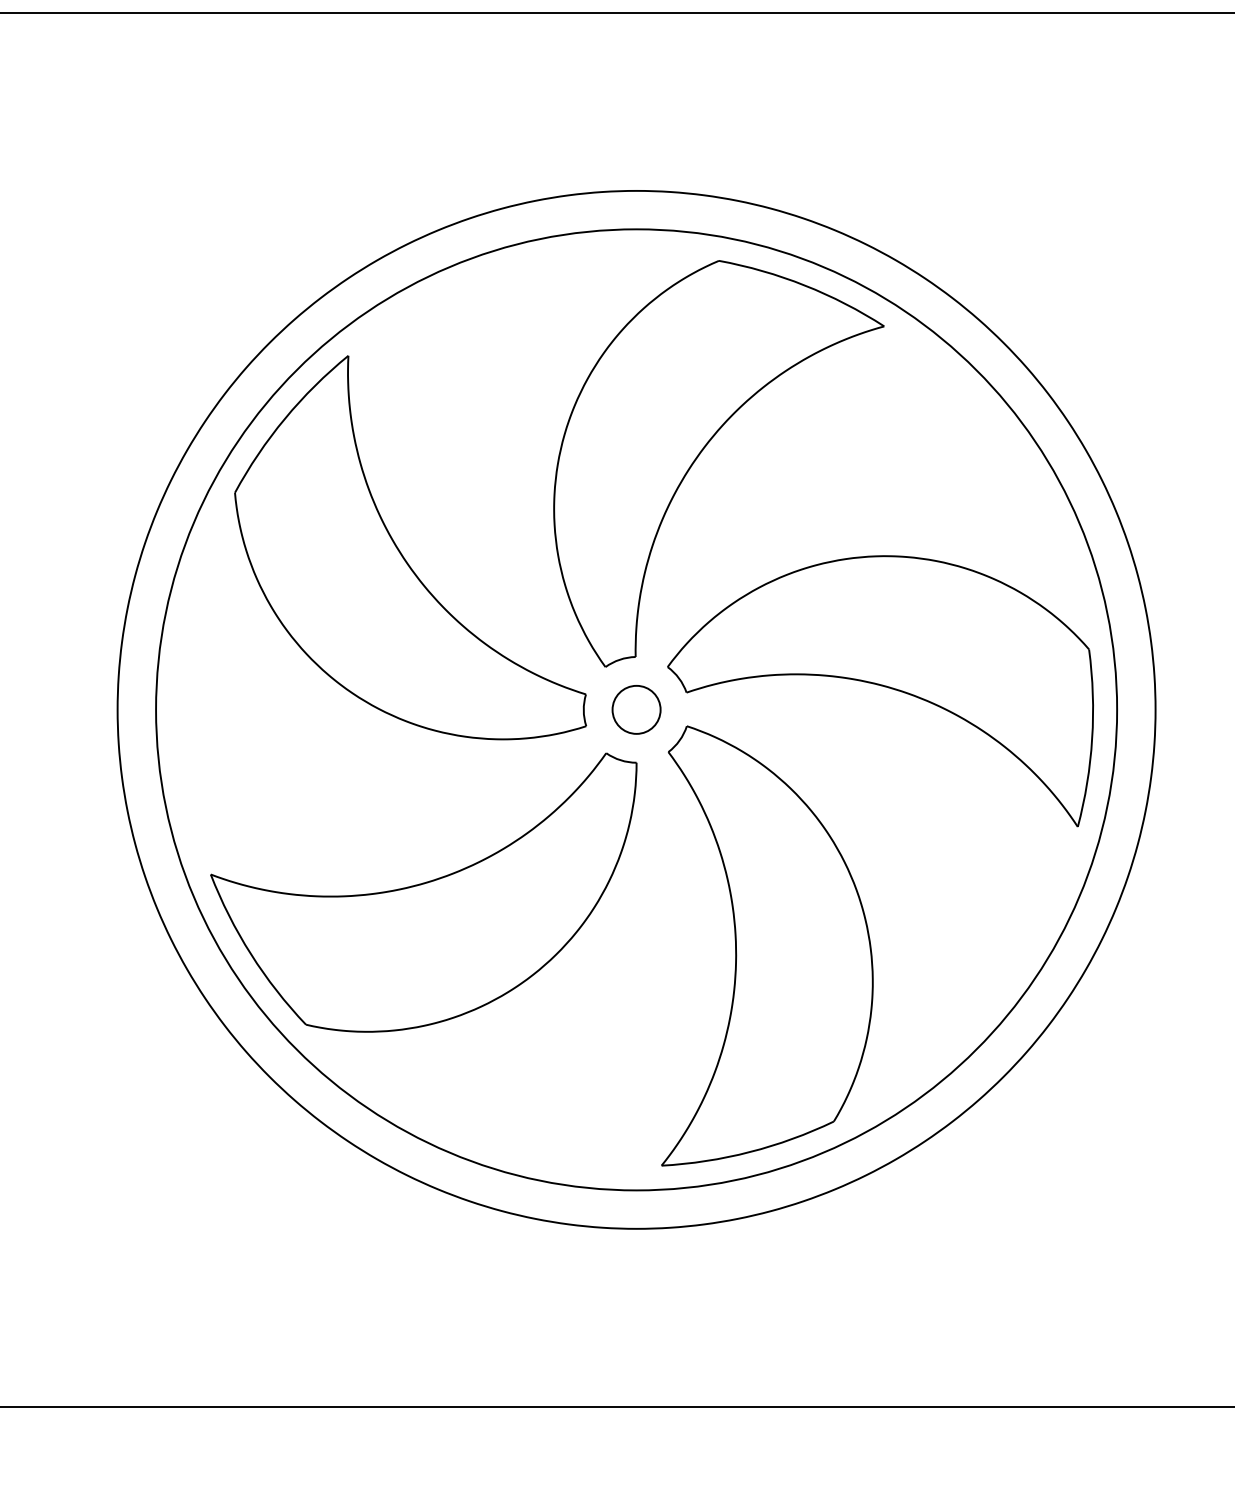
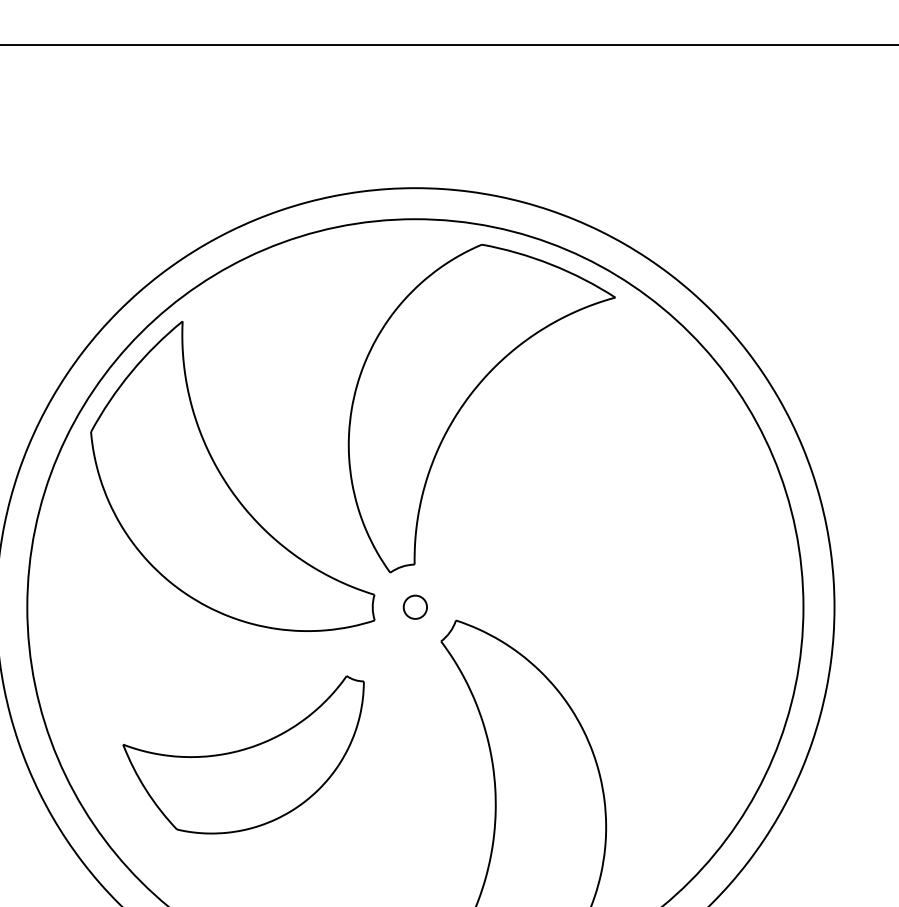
part: (880, 691) -> (612, 592), removed
circle: (636, 709) -> (415, 606), size x0.6
part: (423, 892) -> (243, 754), size x0.7

